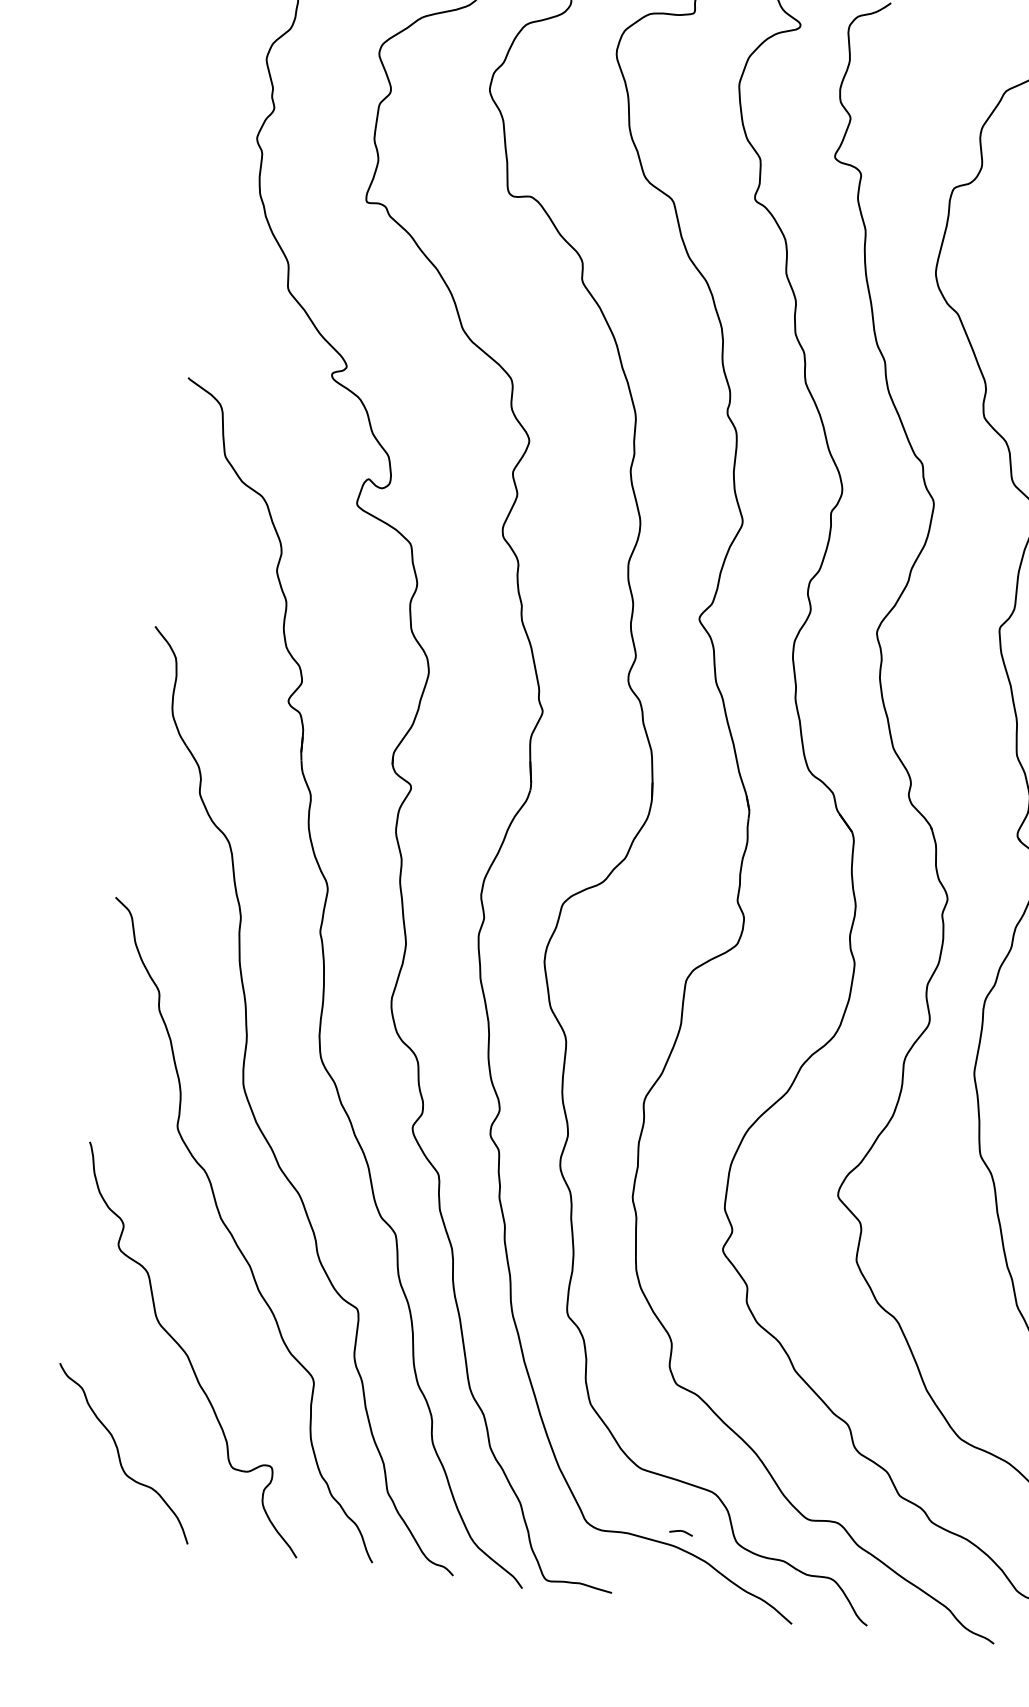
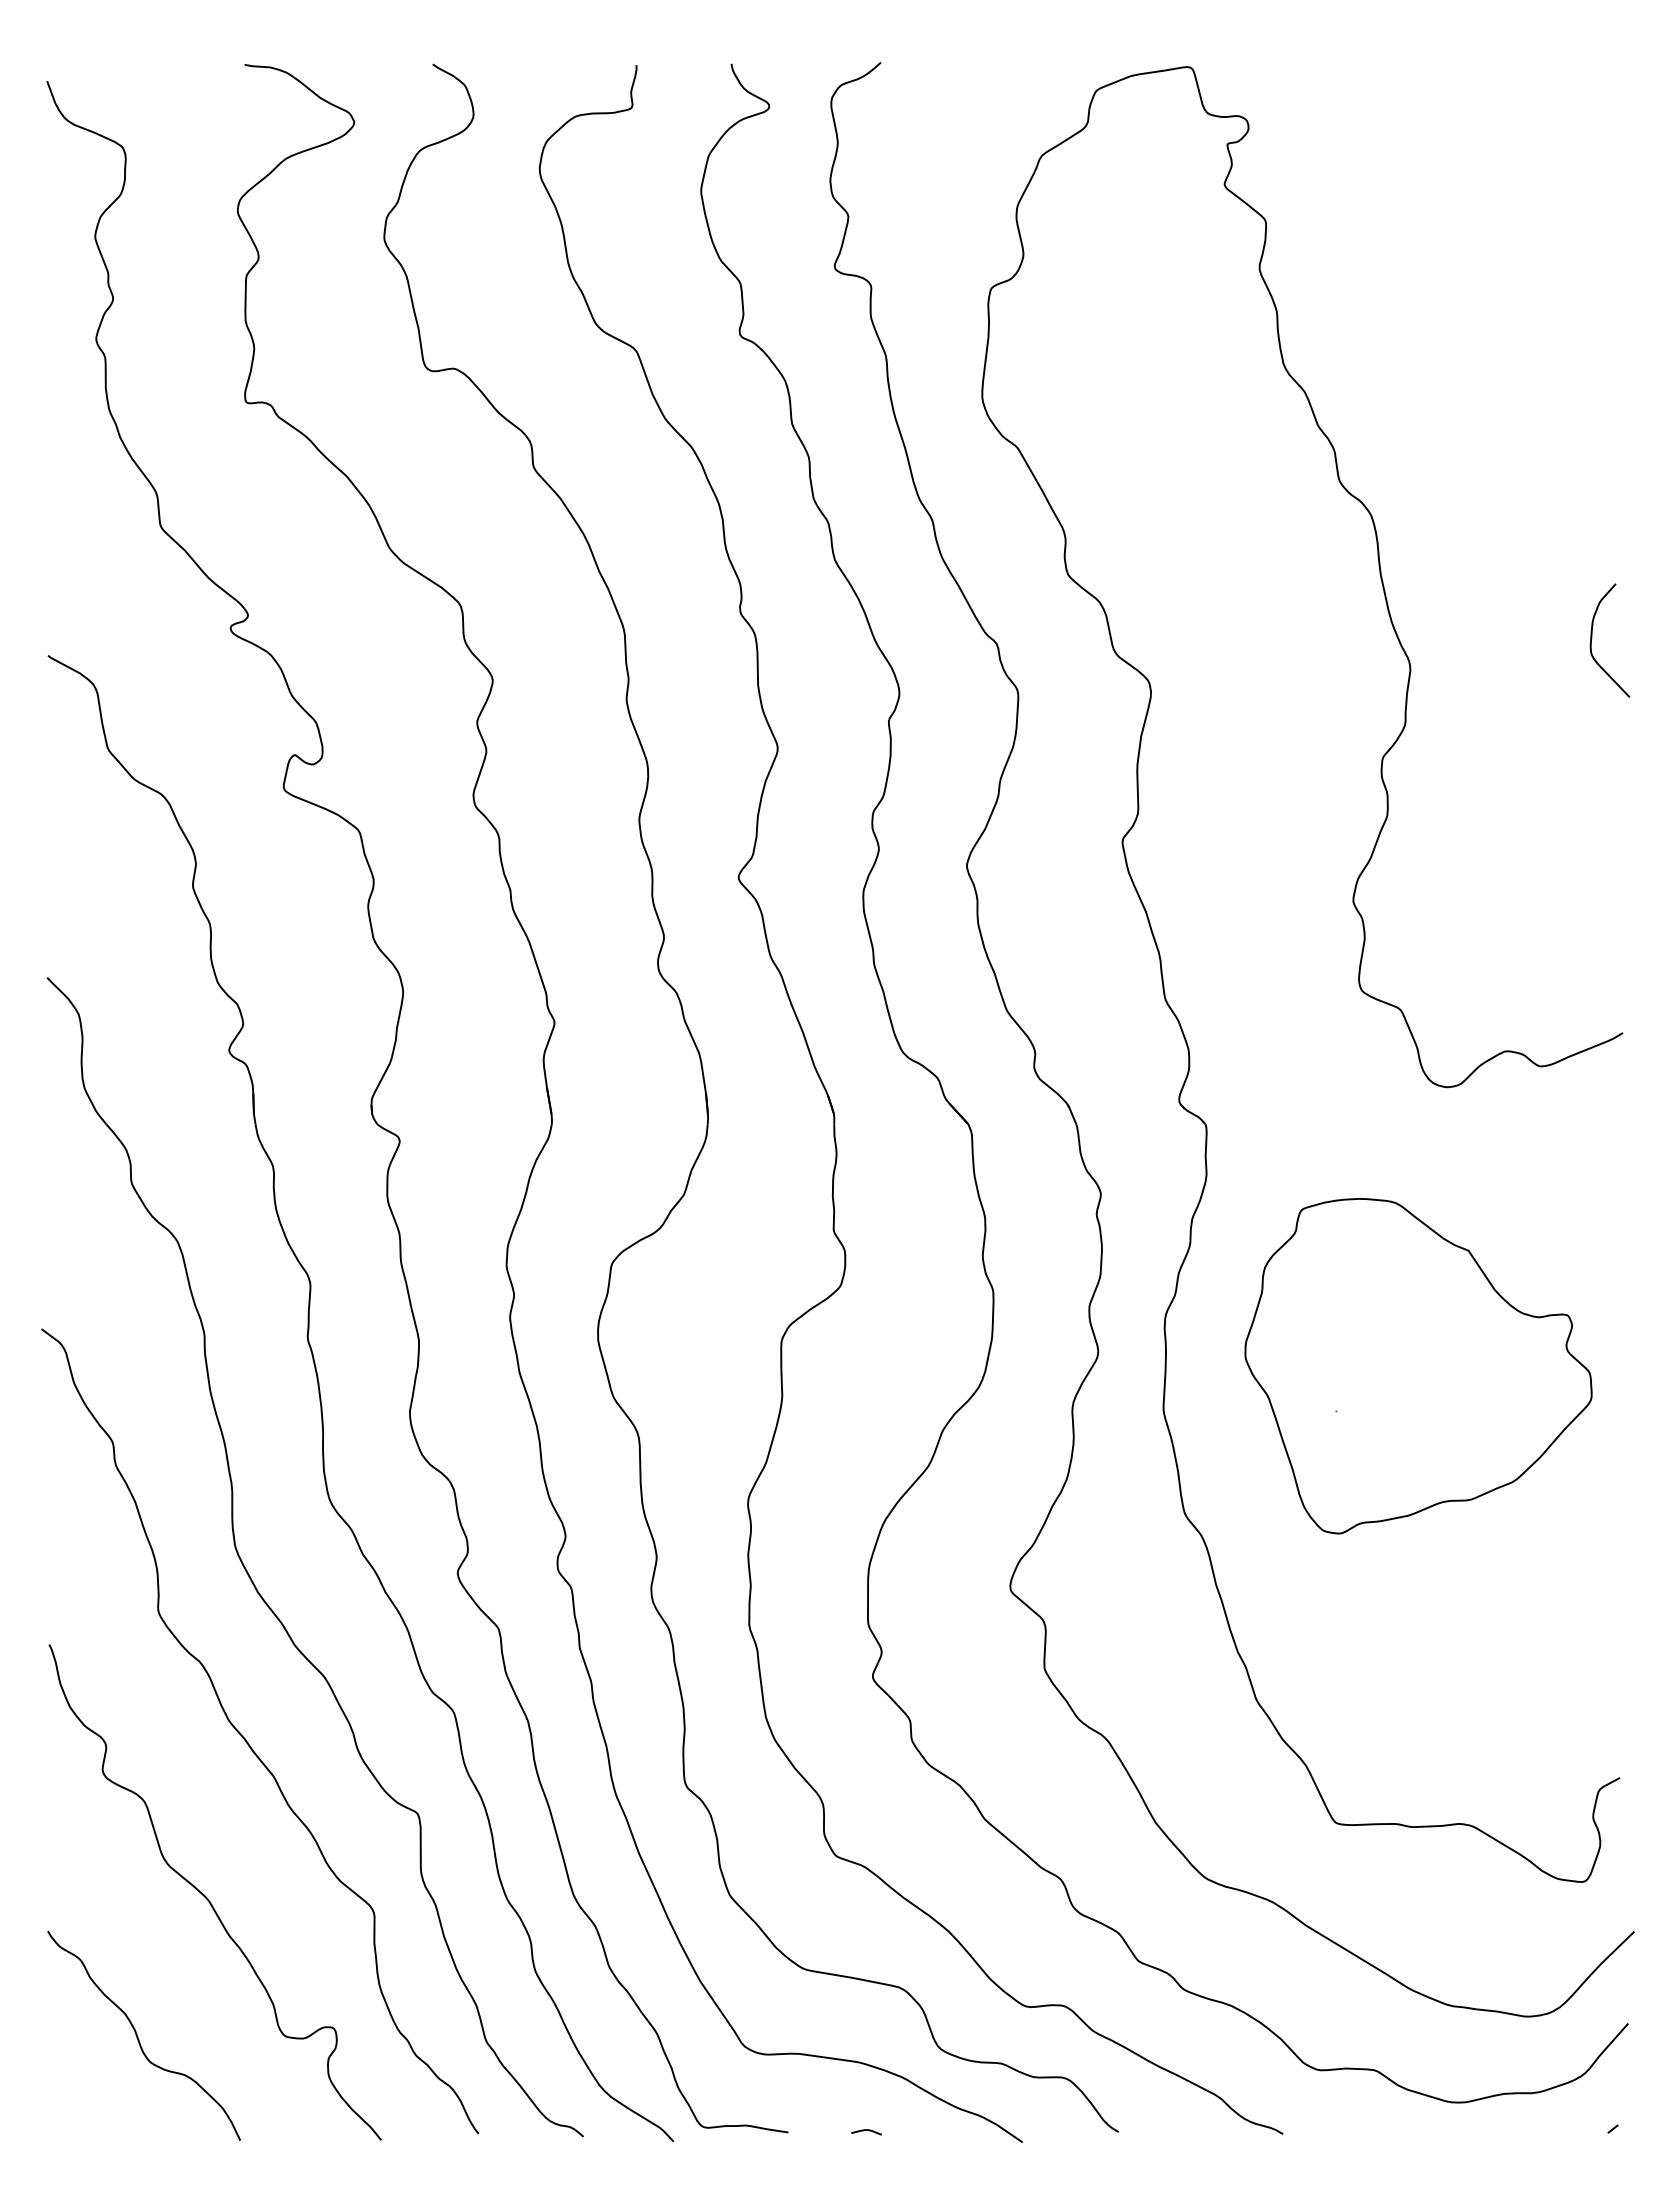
curve: (681, 1531) -> (866, 2130), moved

